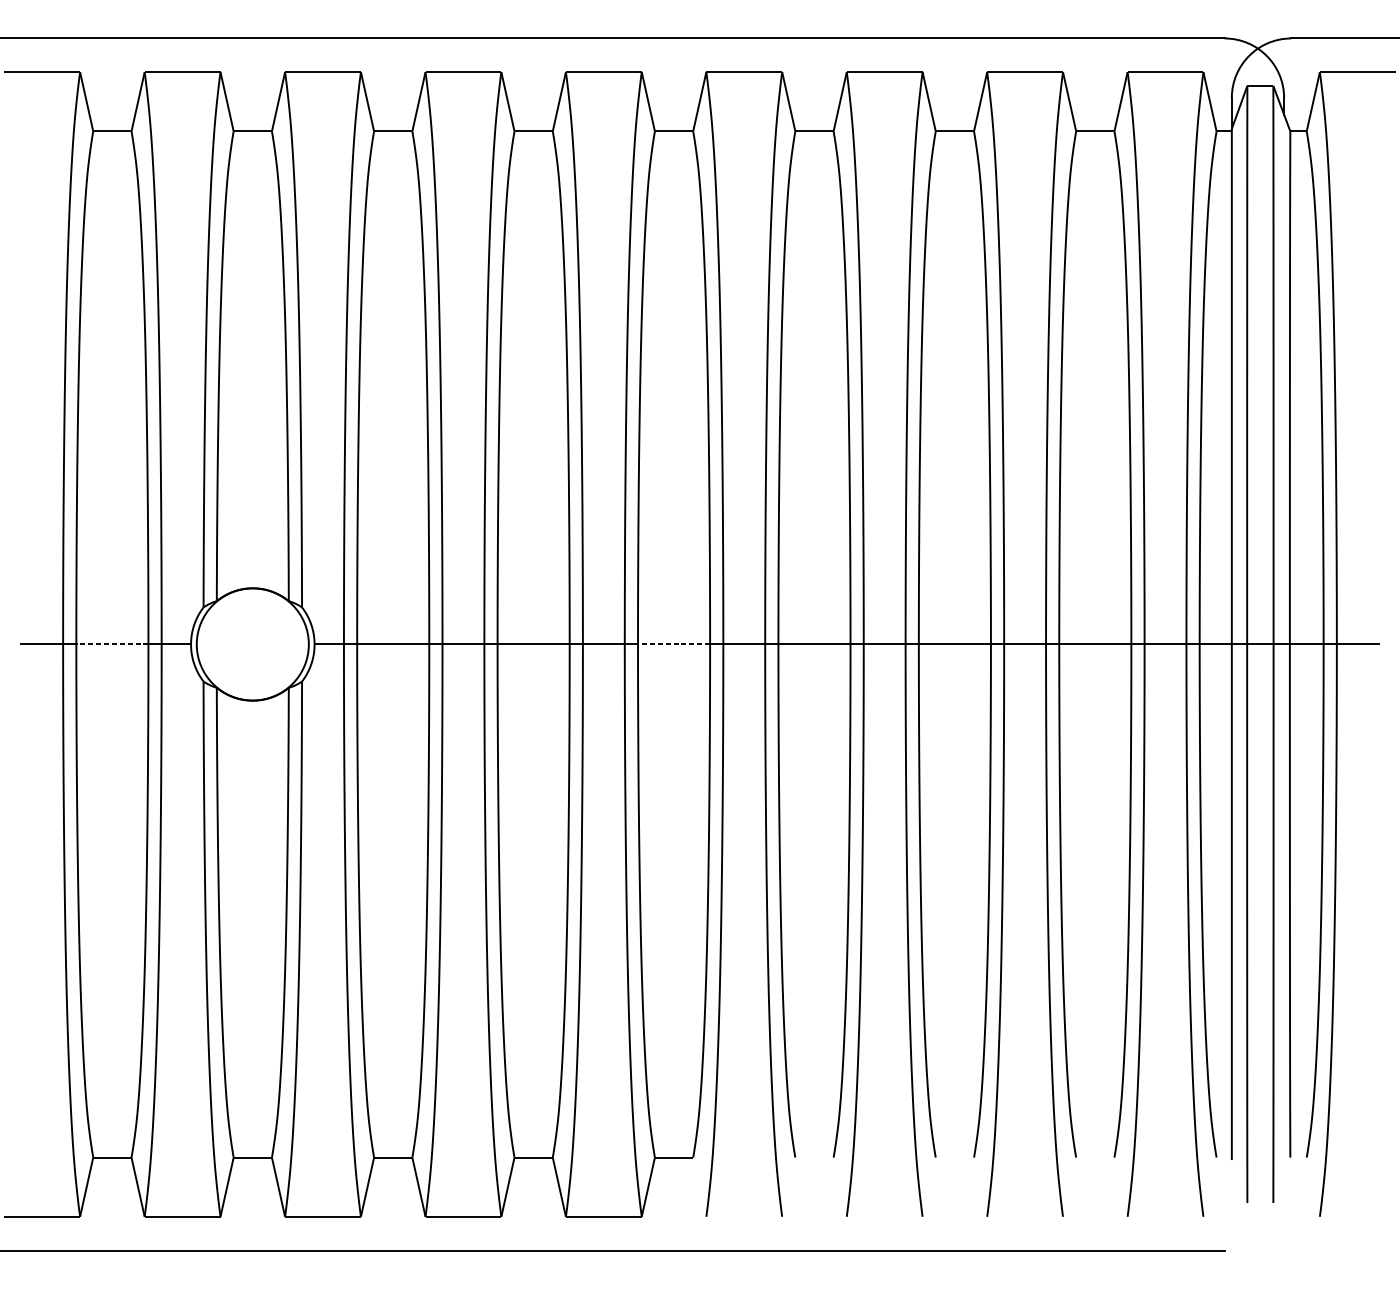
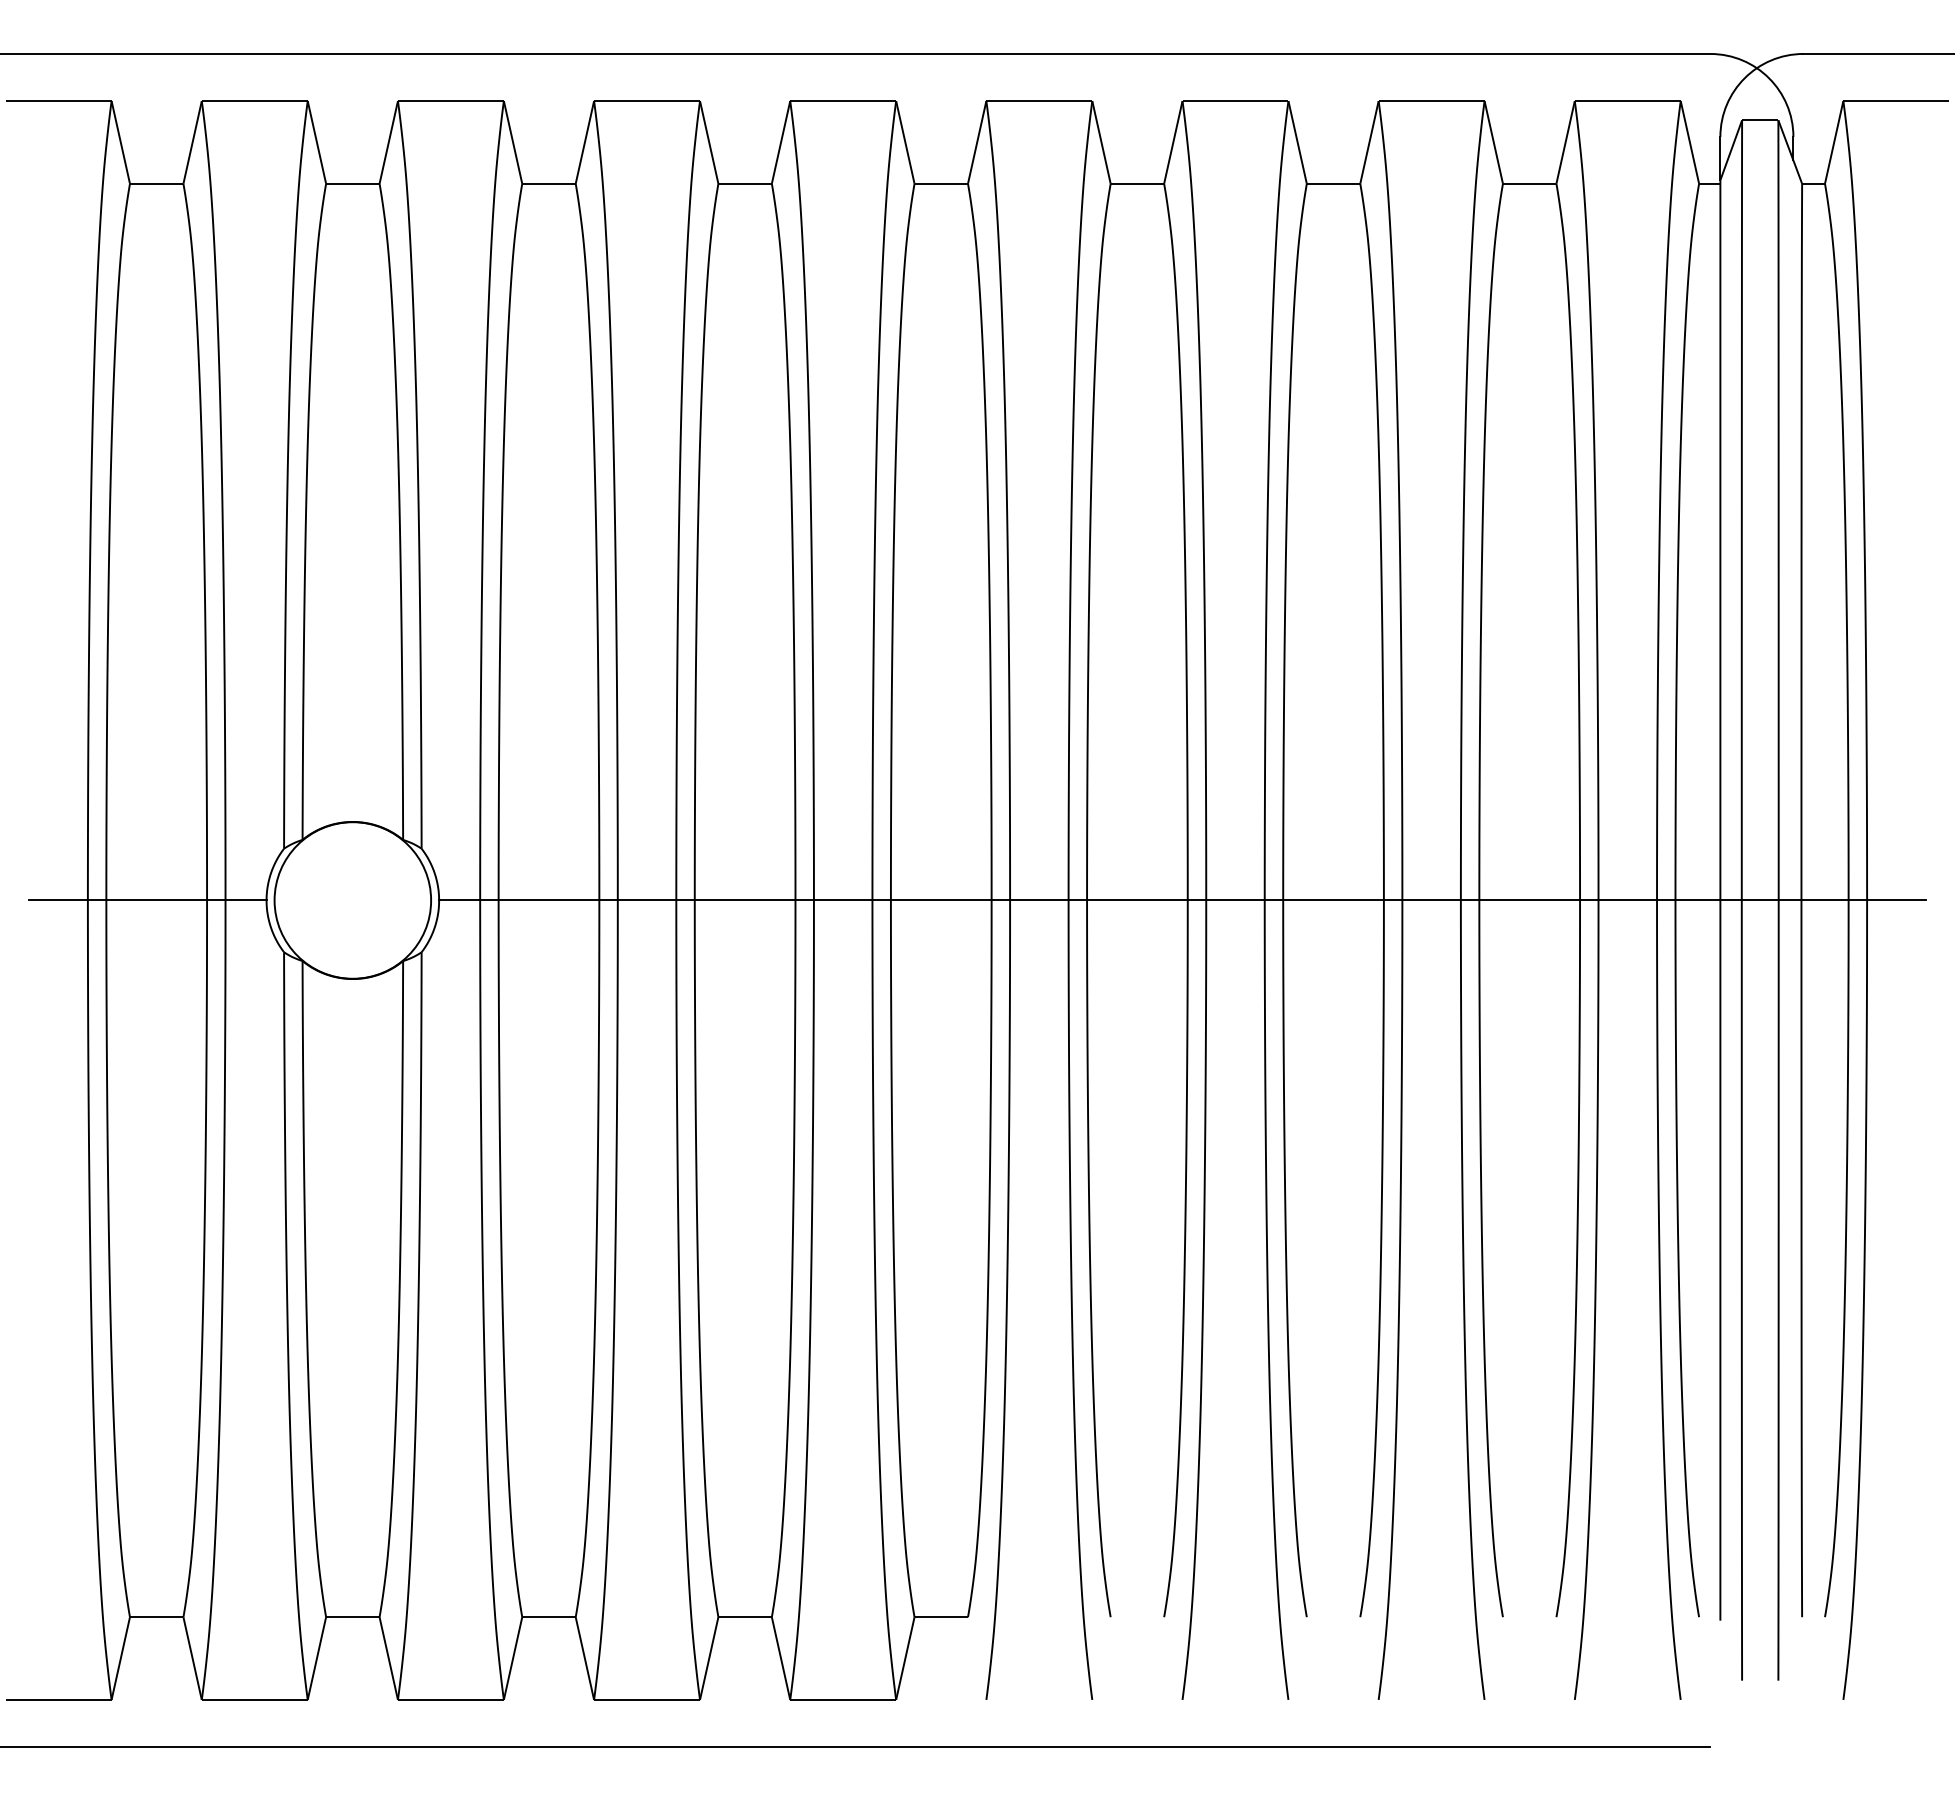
line: (112, 644) -> (156, 900), dashed -> solid
line: (673, 644) -> (940, 900), dashed -> solid

